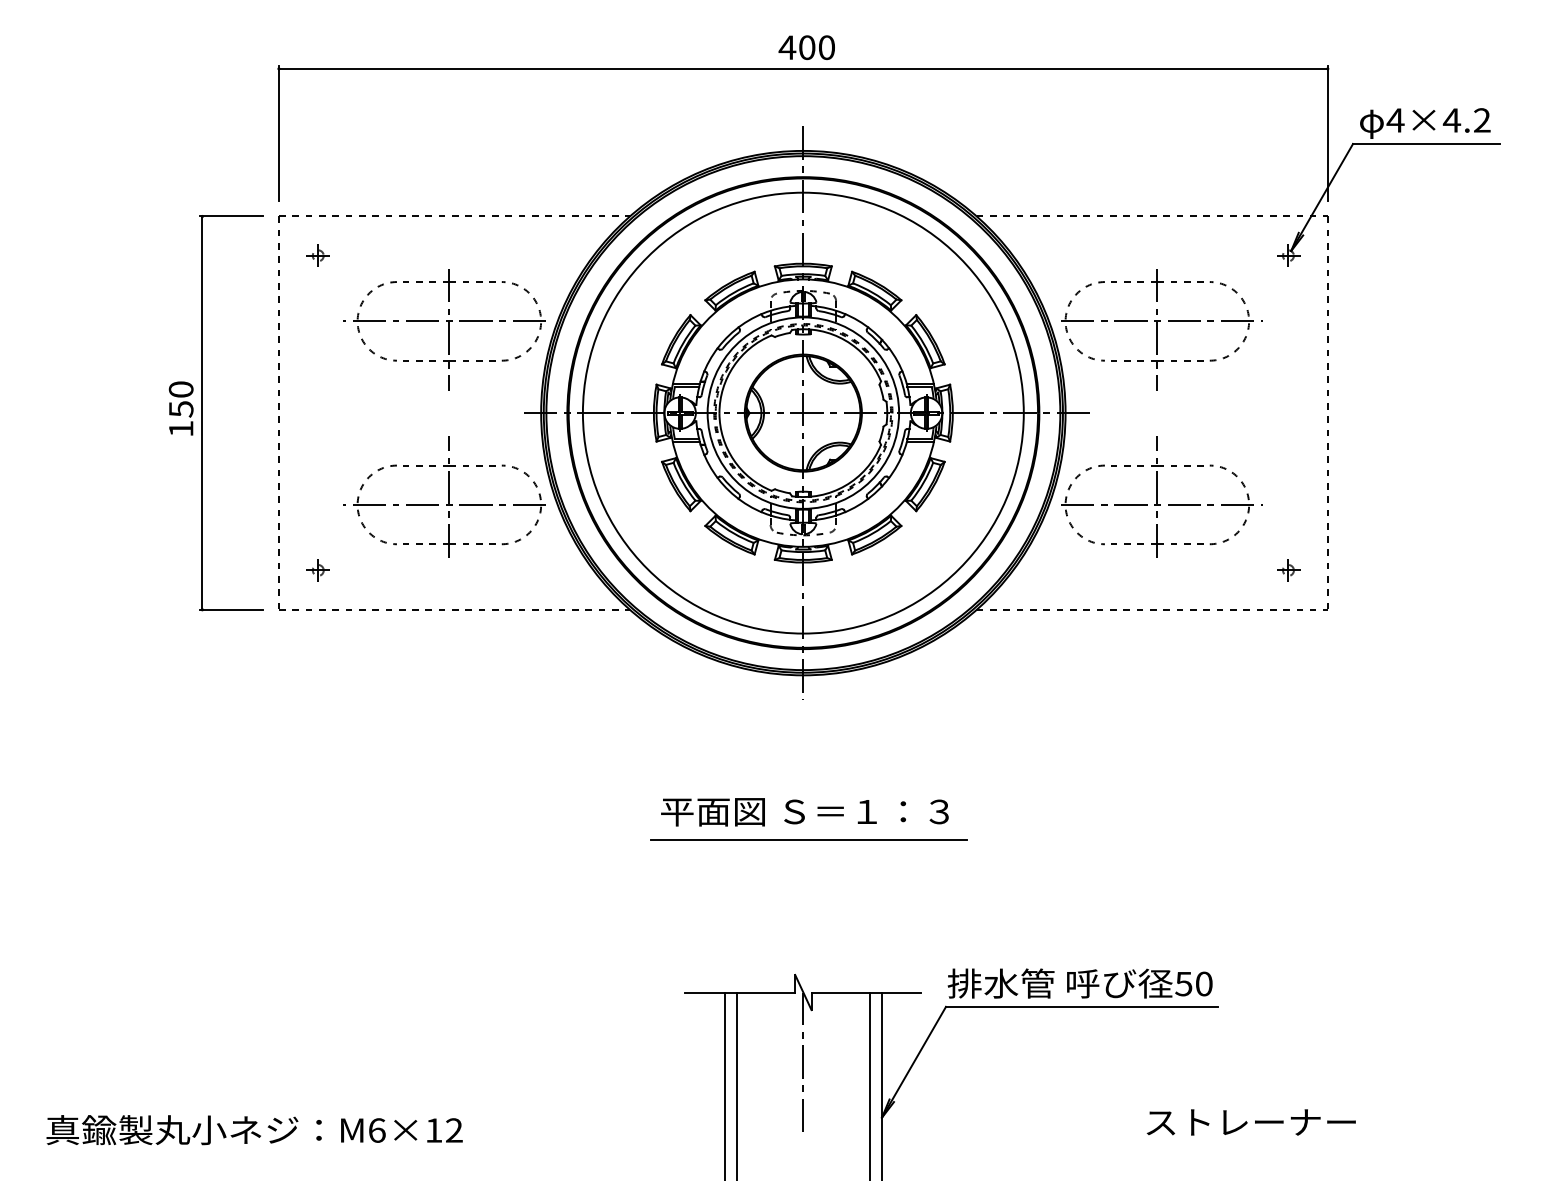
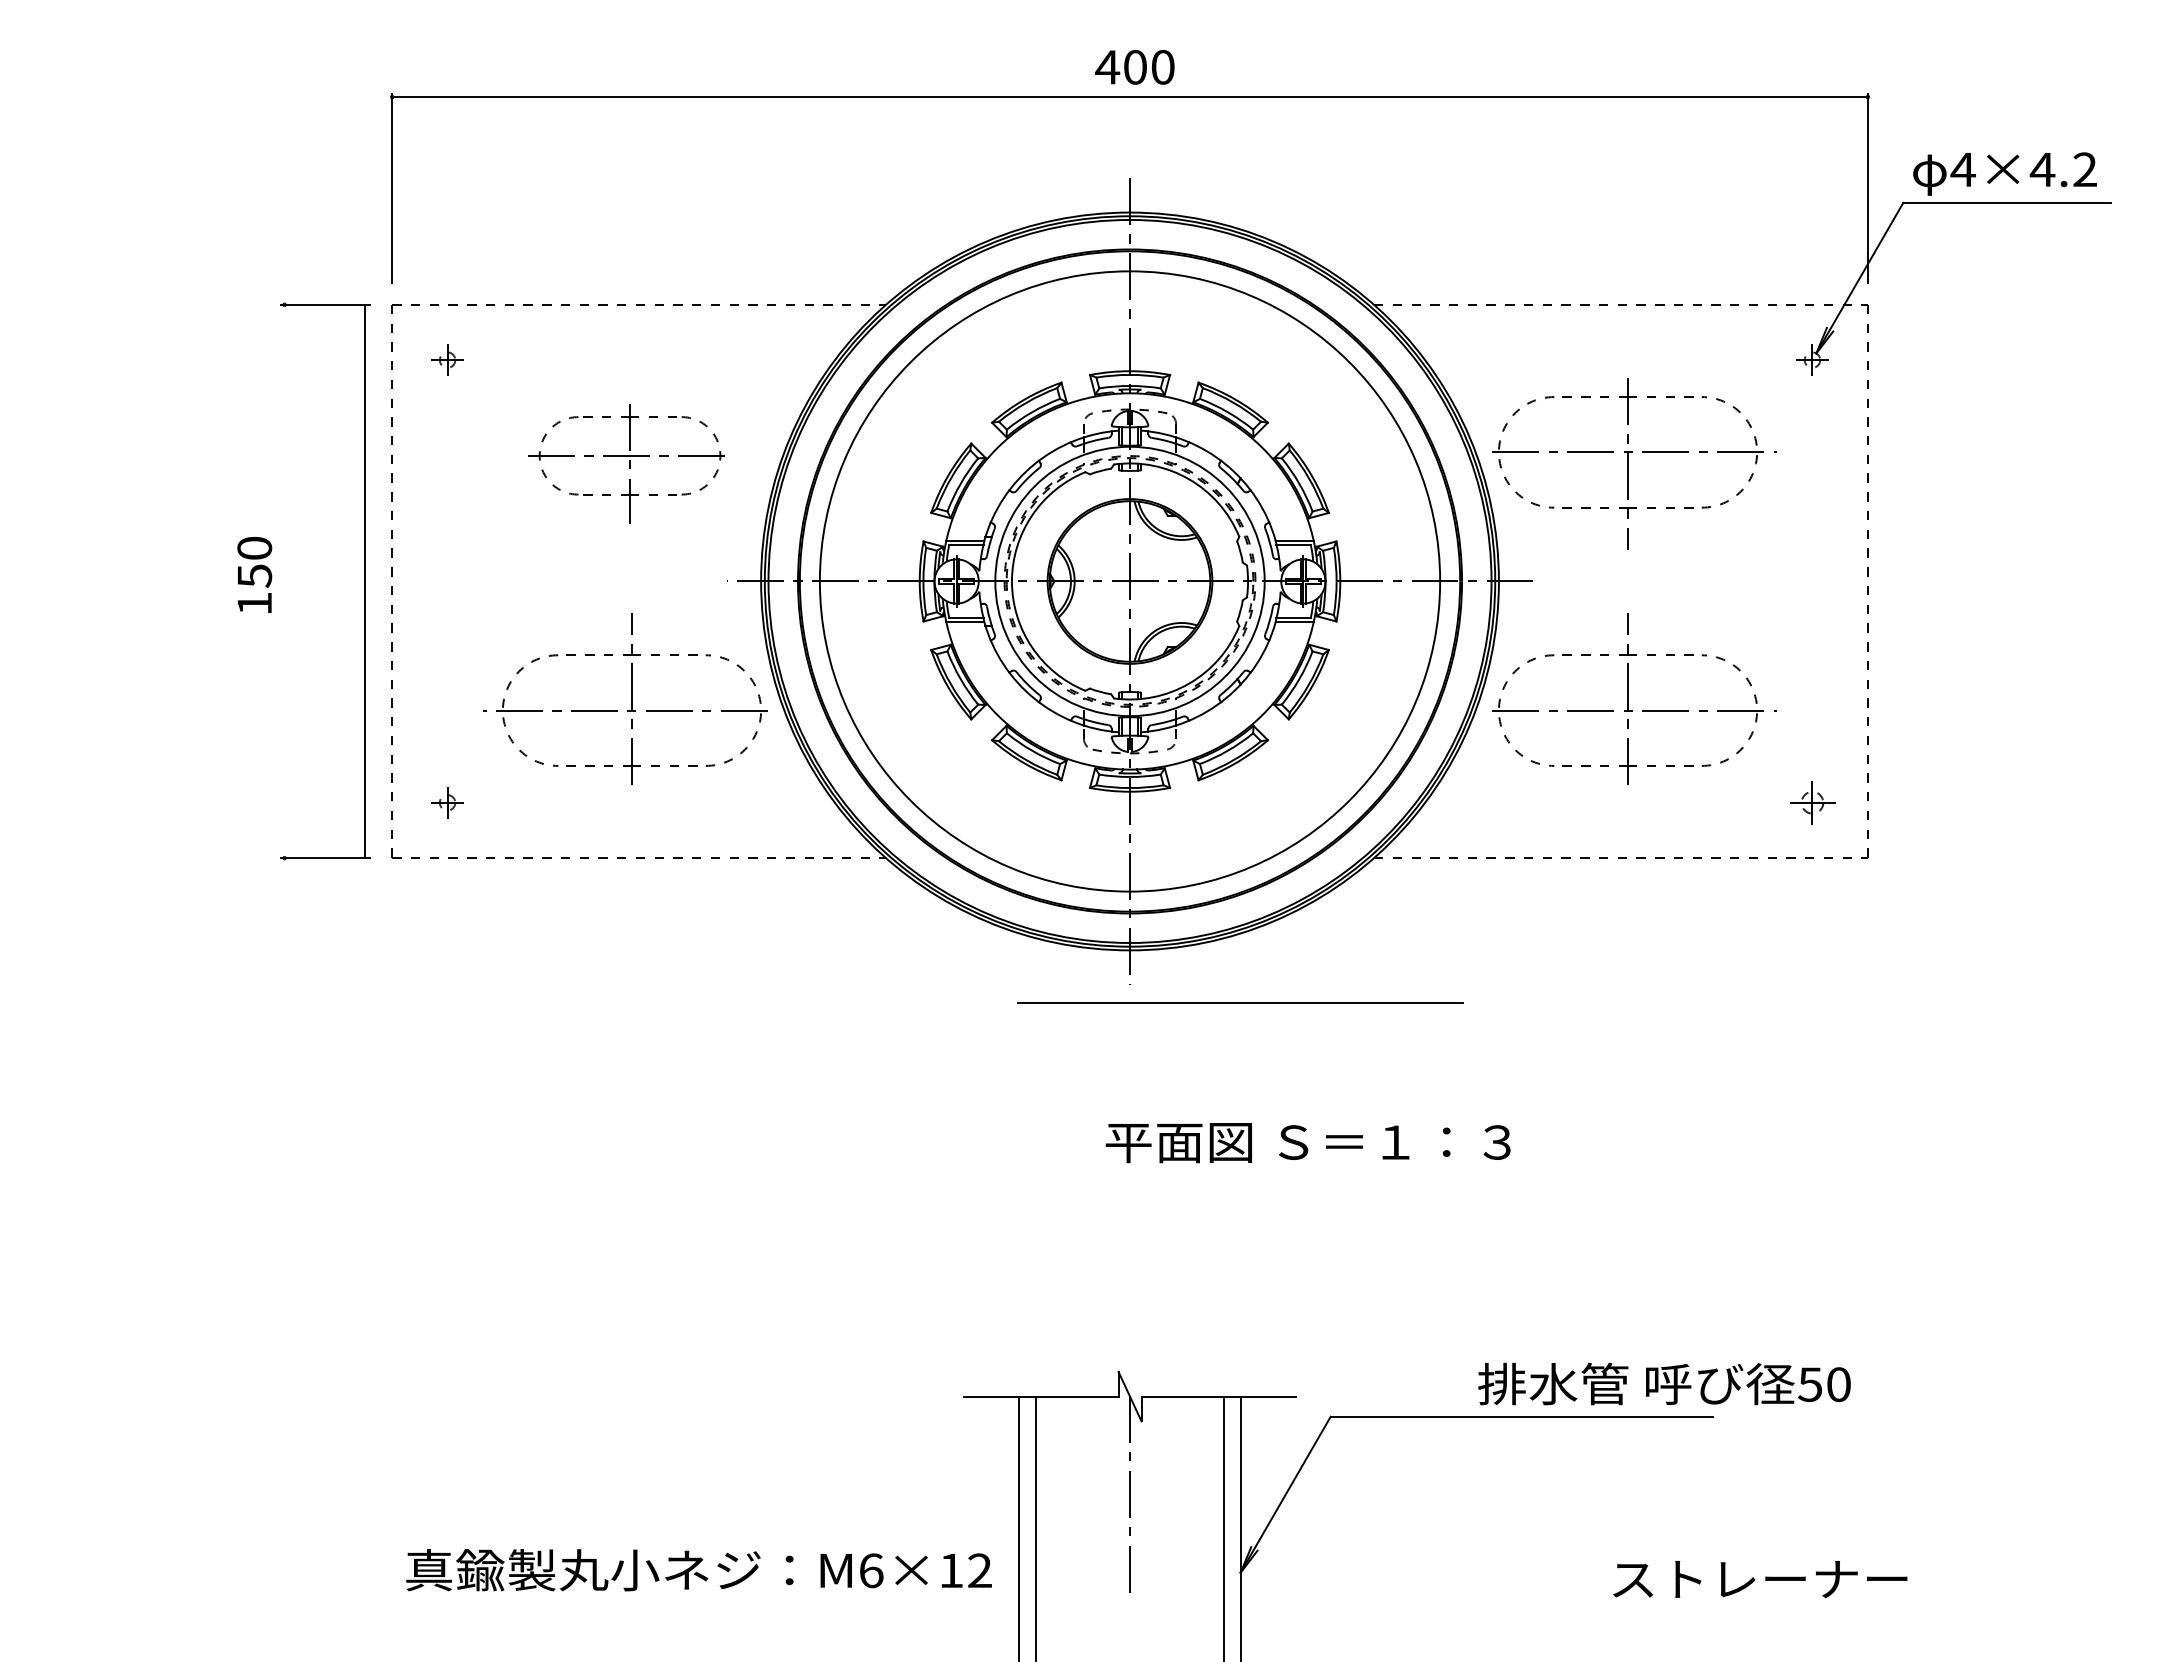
part: (444, 329) -> (625, 463), size x0.7
line: (202, 413) -> (364, 581), moved
part: (1288, 570) -> (1812, 802), size x1.4
text: (804, 812) -> (1307, 1143), moved
line: (809, 839) -> (1240, 1002), moved
text: (1080, 983) -> (1664, 1383), moved
text: (254, 1130) -> (698, 1570), moved

